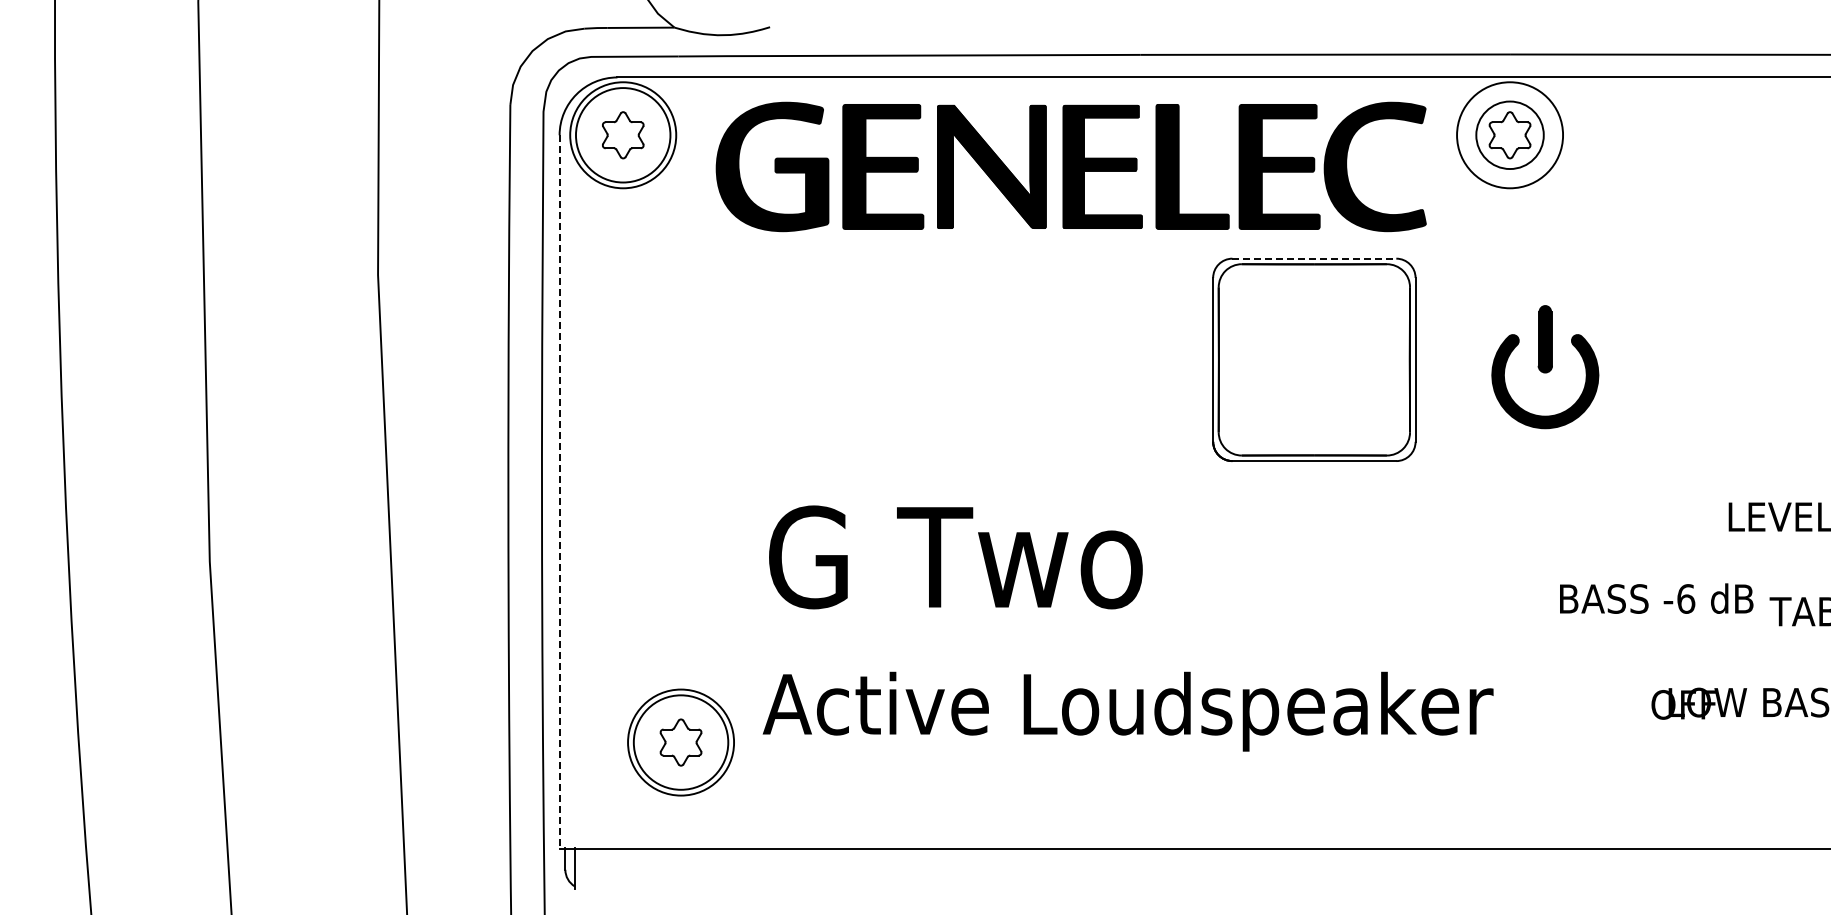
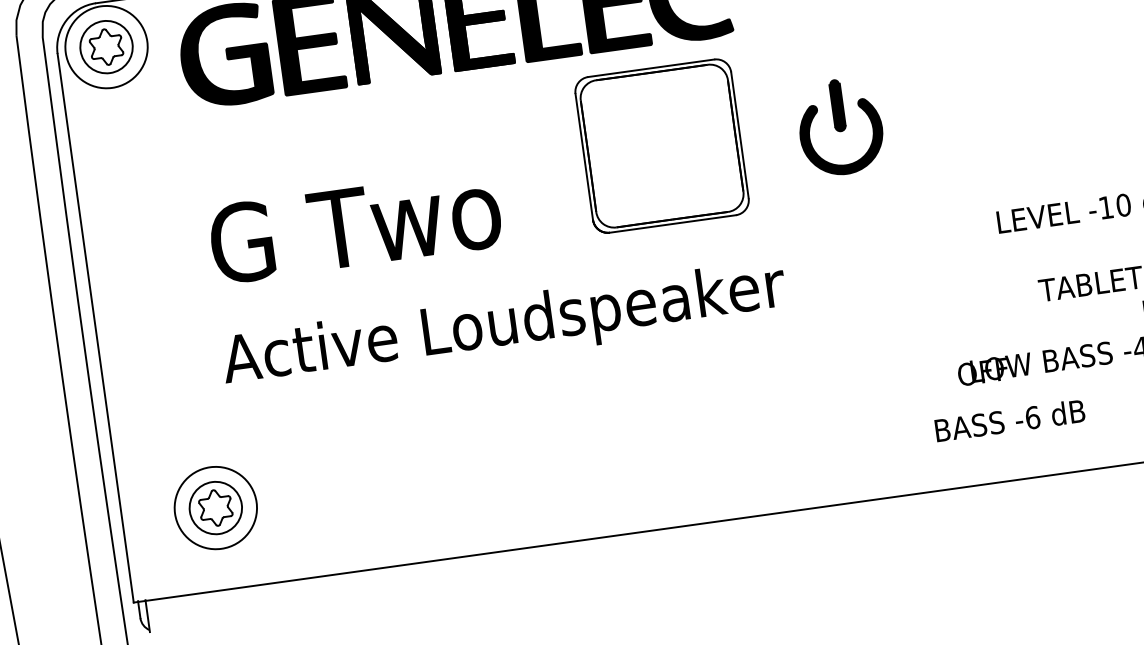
circle: (622, 135) -> (106, 47), size x0.71
line: (1314, 258) -> (651, 68), dashed -> solid
line: (559, 491) -> (95, 327), dashed -> solid
text: (1656, 598) -> (1009, 420), moved
text: (1127, 628) -> (494, 263), moved
circle: (680, 742) -> (215, 508), size x0.71

